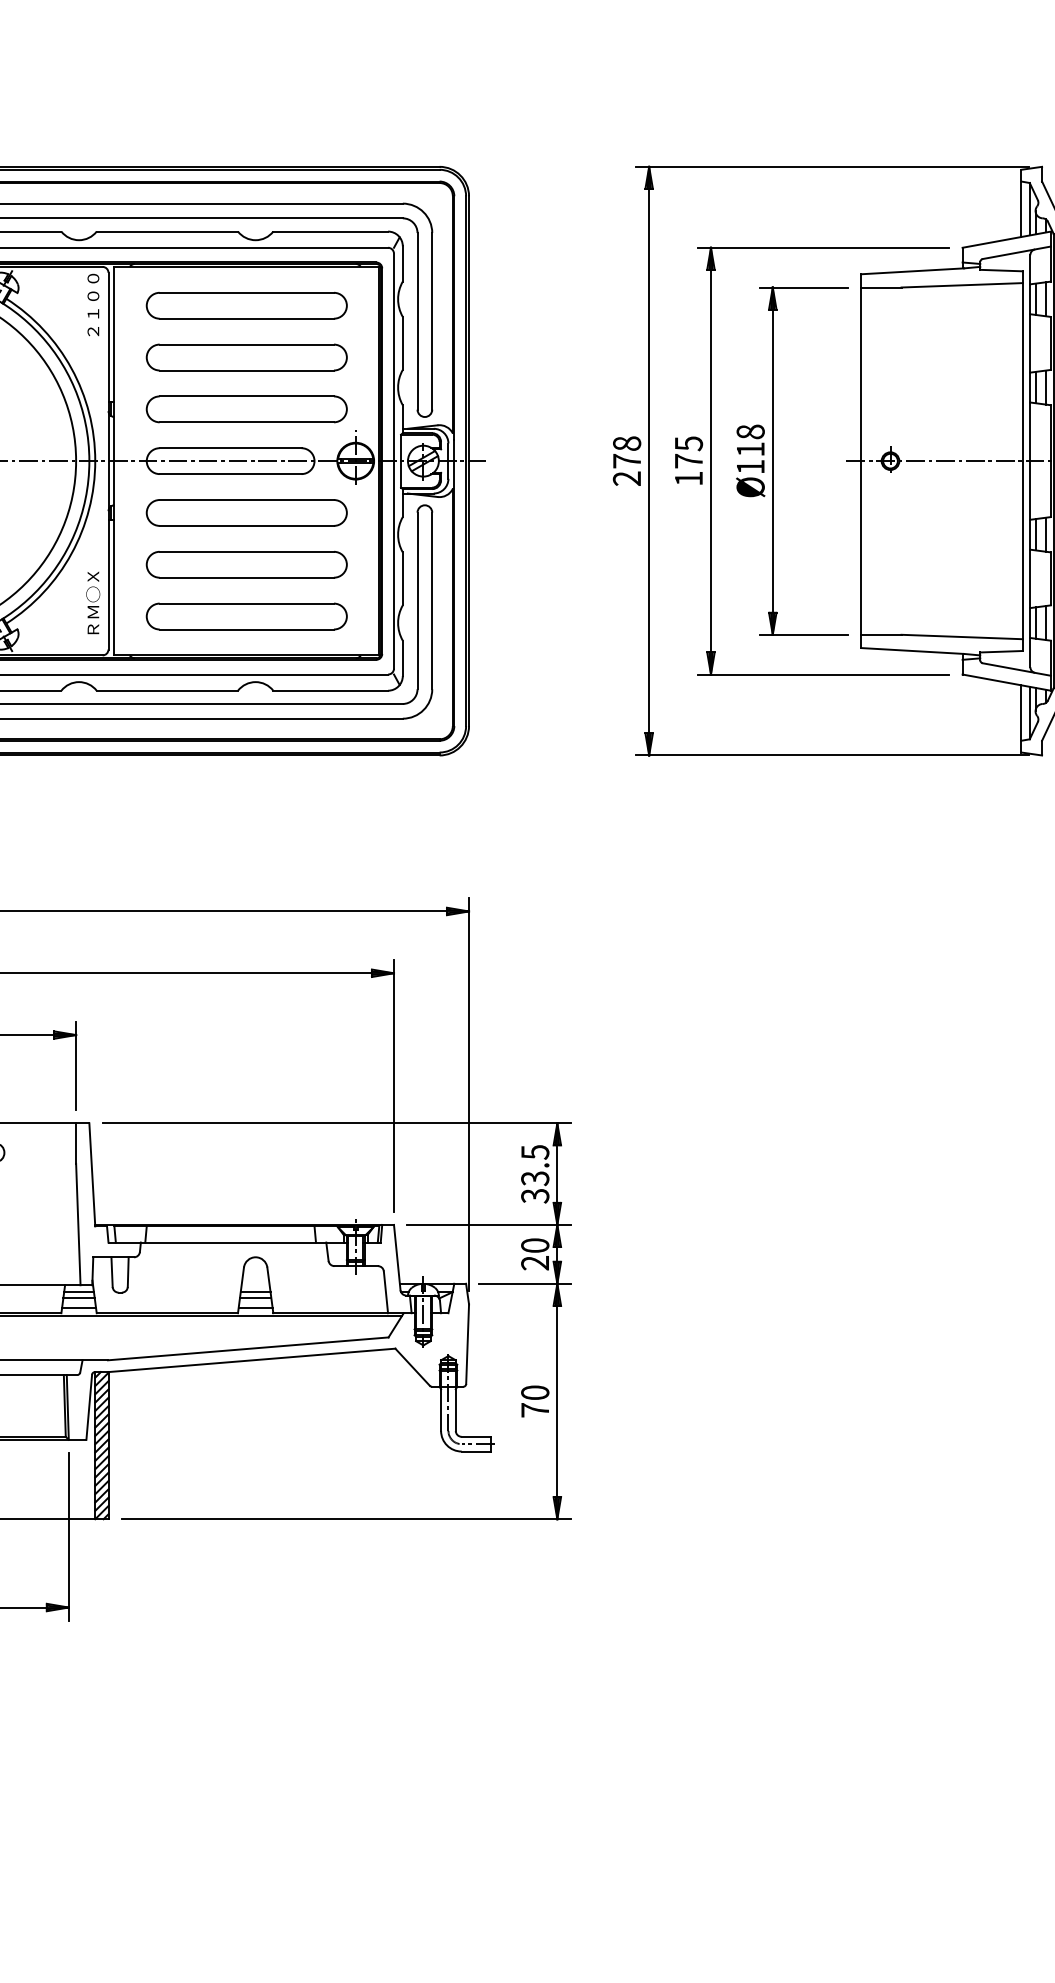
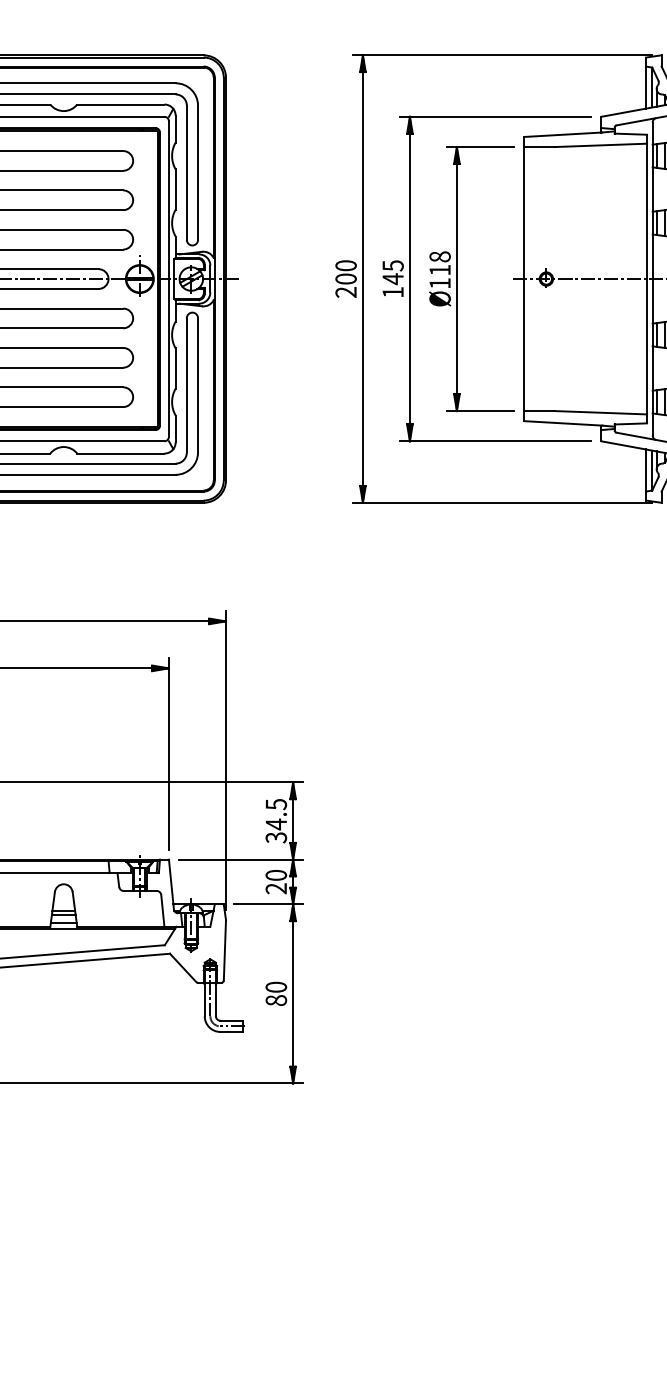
text: (626, 452) -> (345, 272), 278 -> 200
text: (688, 461) -> (392, 279), 175 -> 145
text: (535, 1178) -> (276, 824), 33.5 -> 34.5
text: (535, 1410) -> (276, 1000), 70 -> 80

